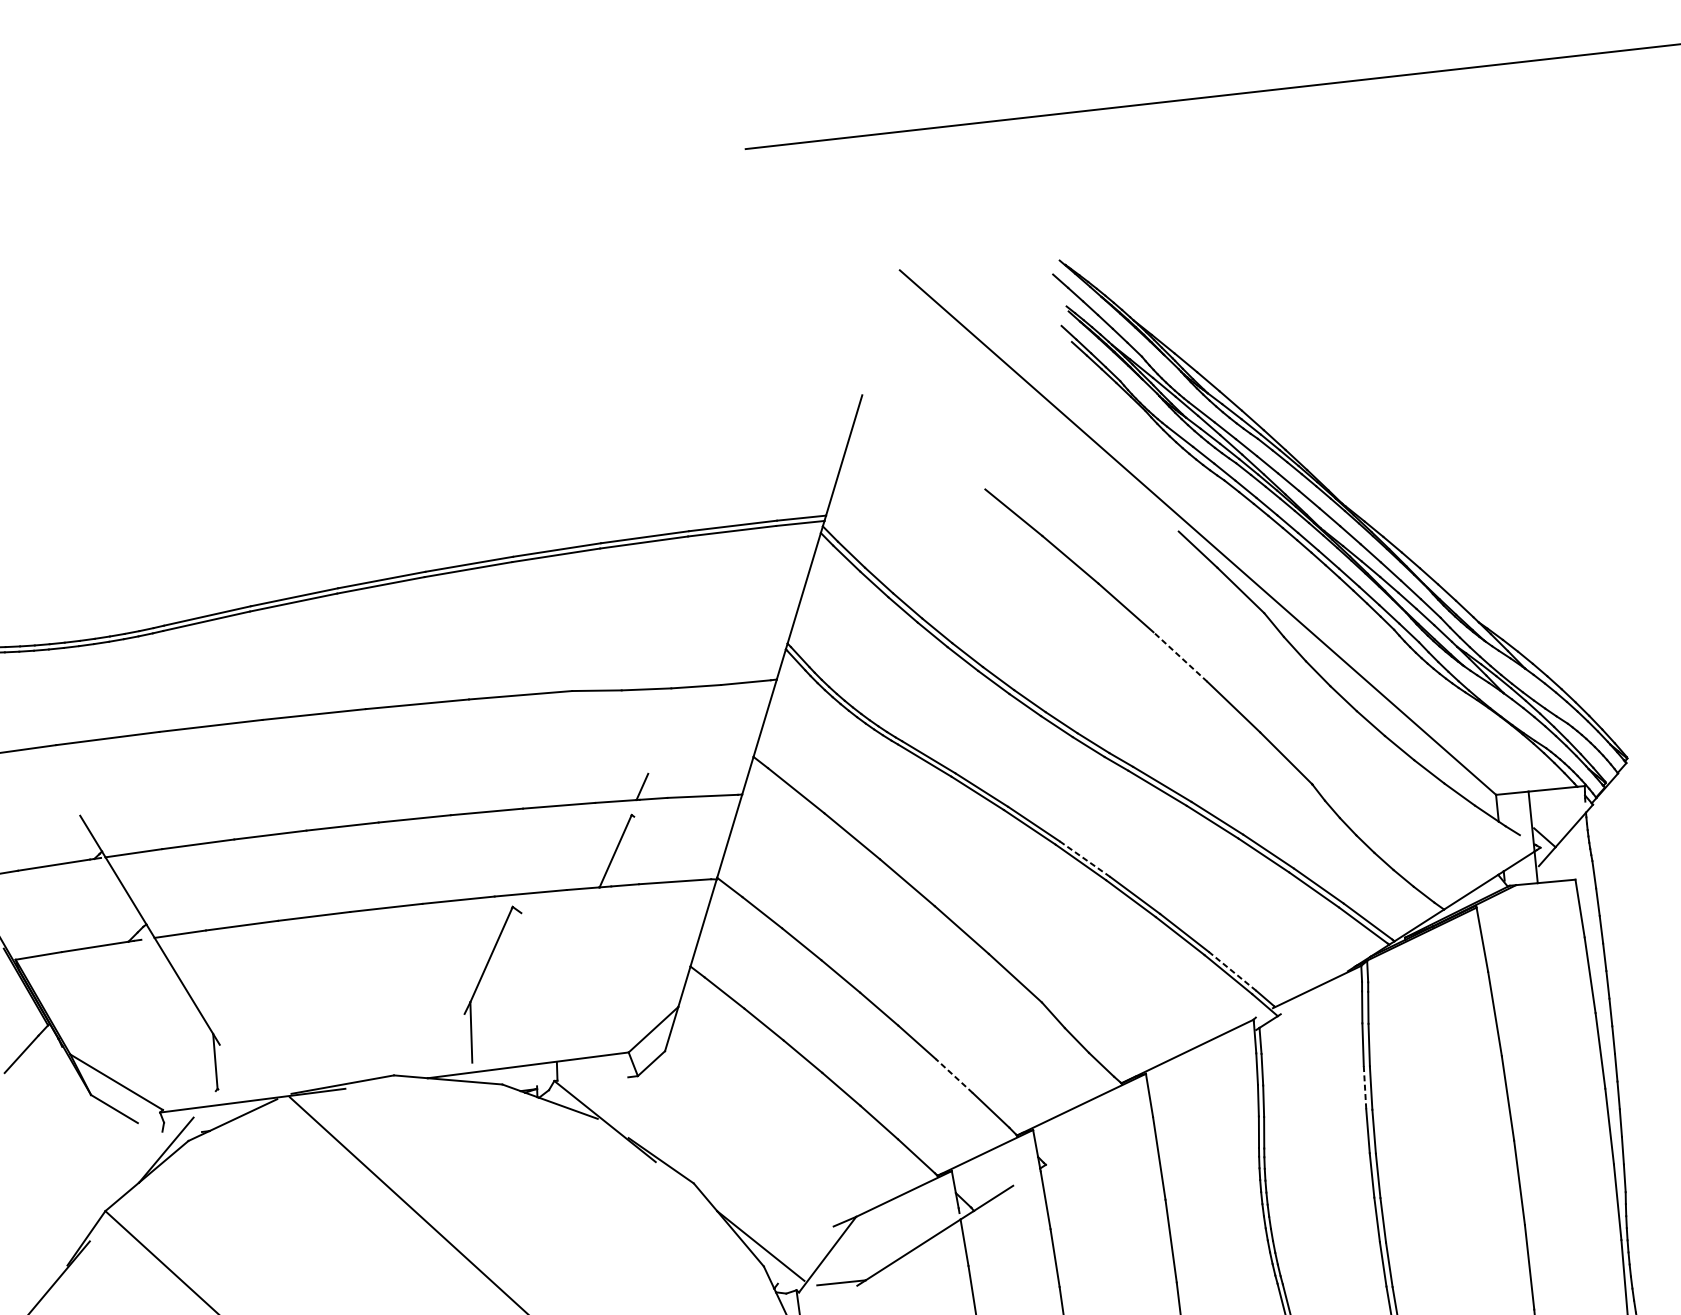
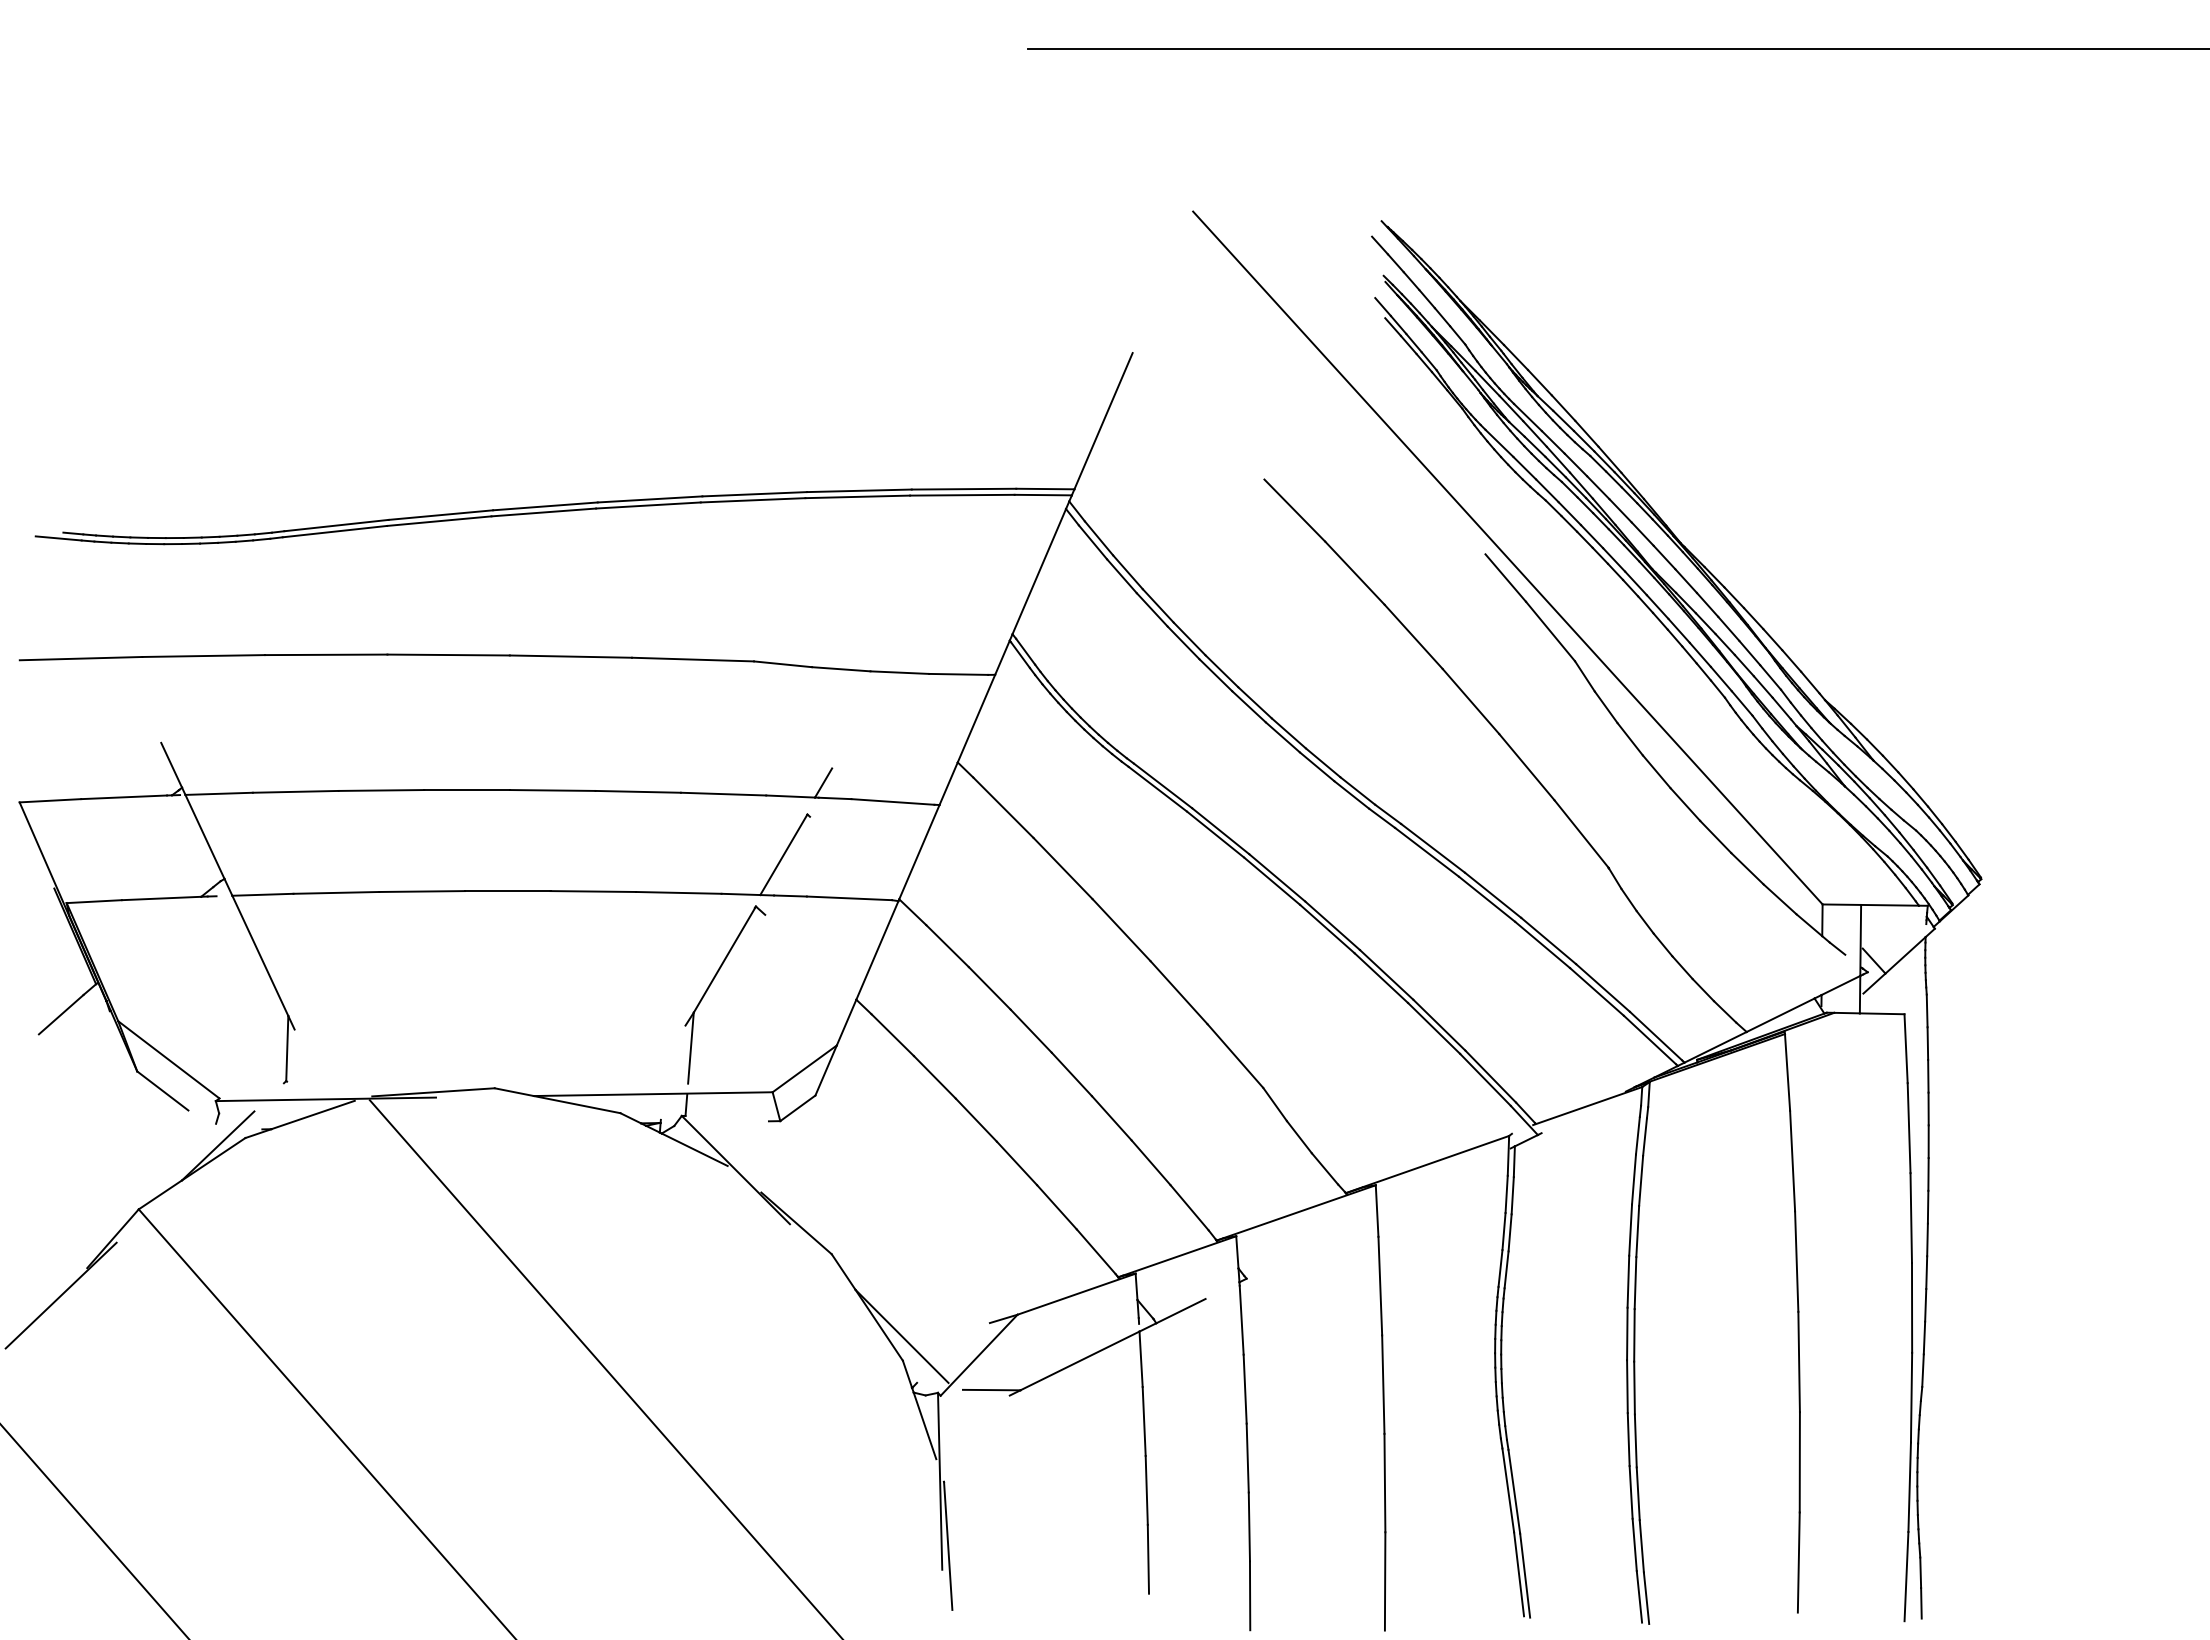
line: (1180, 657) -> (1470, 701), dashed -> solid
line: (1084, 858) -> (1332, 925), dashed -> solid
line: (1232, 971) -> (1490, 1076), dashed -> solid
part: (481, 978) -> (710, 986), moved
line: (954, 1075) -> (1151, 1162), dashed -> solid
line: (1364, 1087) -> (1630, 1230), dashed -> solid

